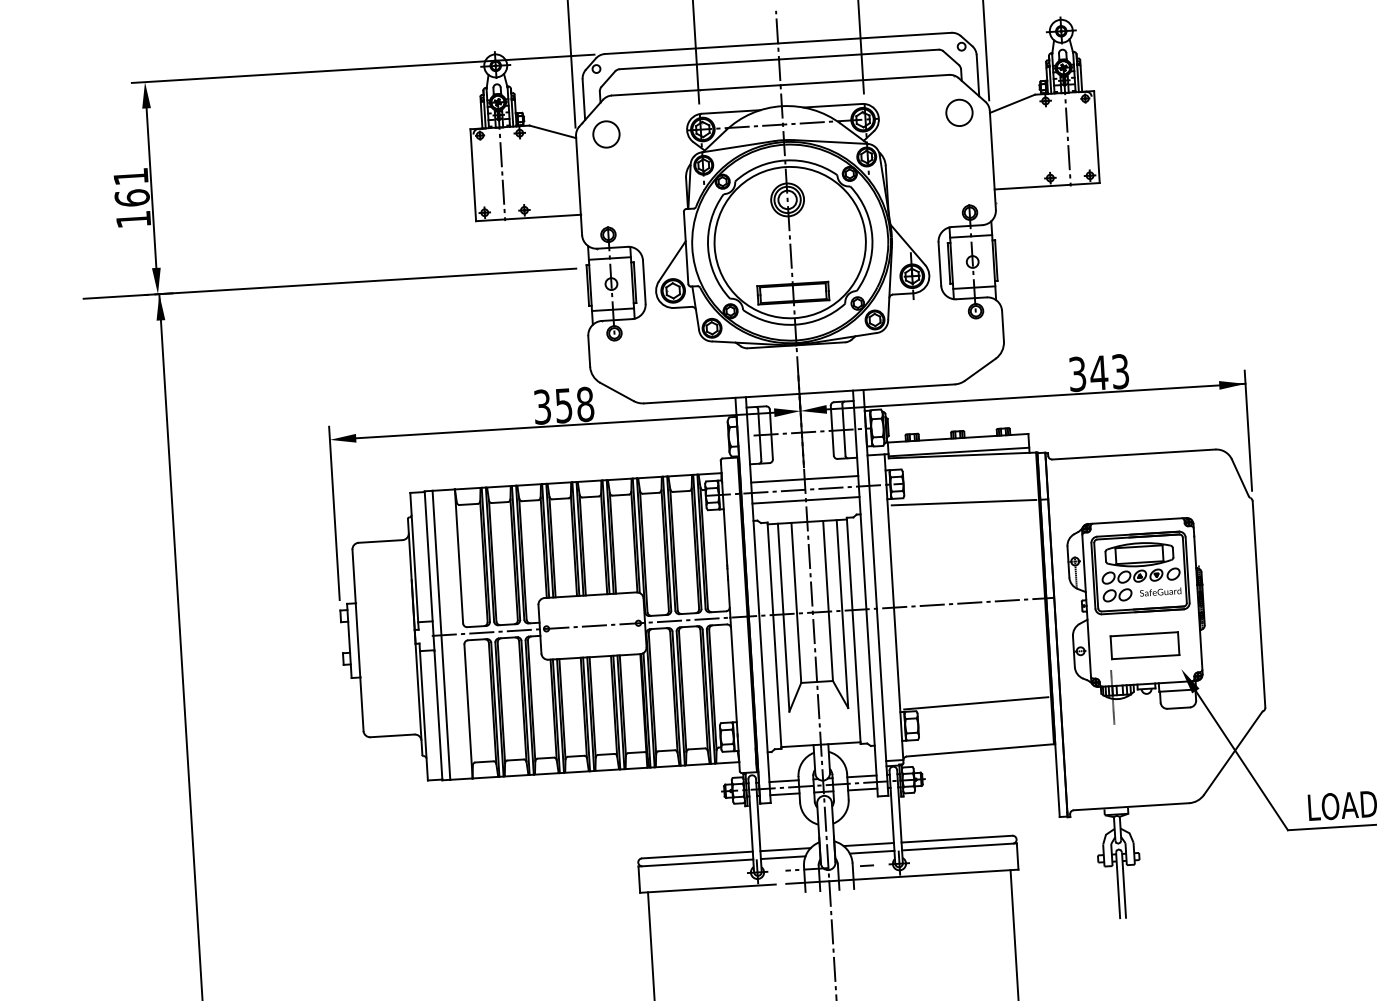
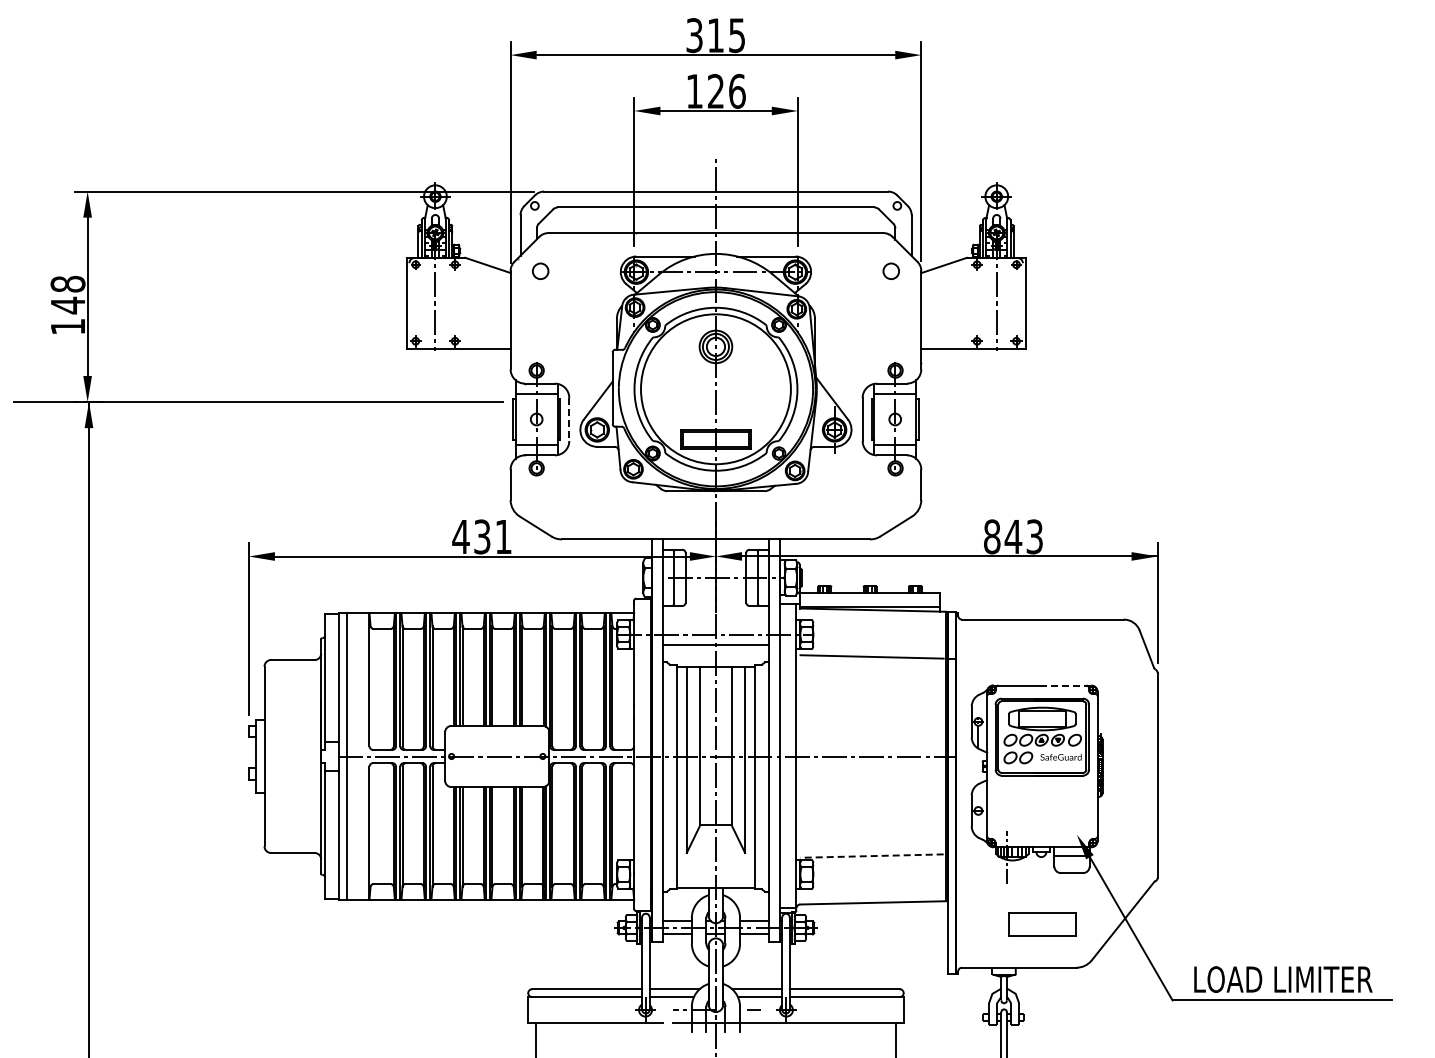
circle: (959, 113) -> (891, 271), size x0.6
circle: (606, 134) -> (540, 271), size x0.6
text: (131, 187) -> (67, 294), 161 -> 148
line: (644, 282) -> (569, 419), solid -> dashed
text: (1077, 373) -> (992, 536), 343 -> 843
text: (563, 405) -> (481, 536), 358 -> 431
line: (804, 479) -> (715, 624), removed
line: (1161, 519) -> (1066, 685), solid -> dashed
part: (1145, 645) -> (1042, 924), moved
line: (976, 703) -> (872, 856), solid -> dashed

